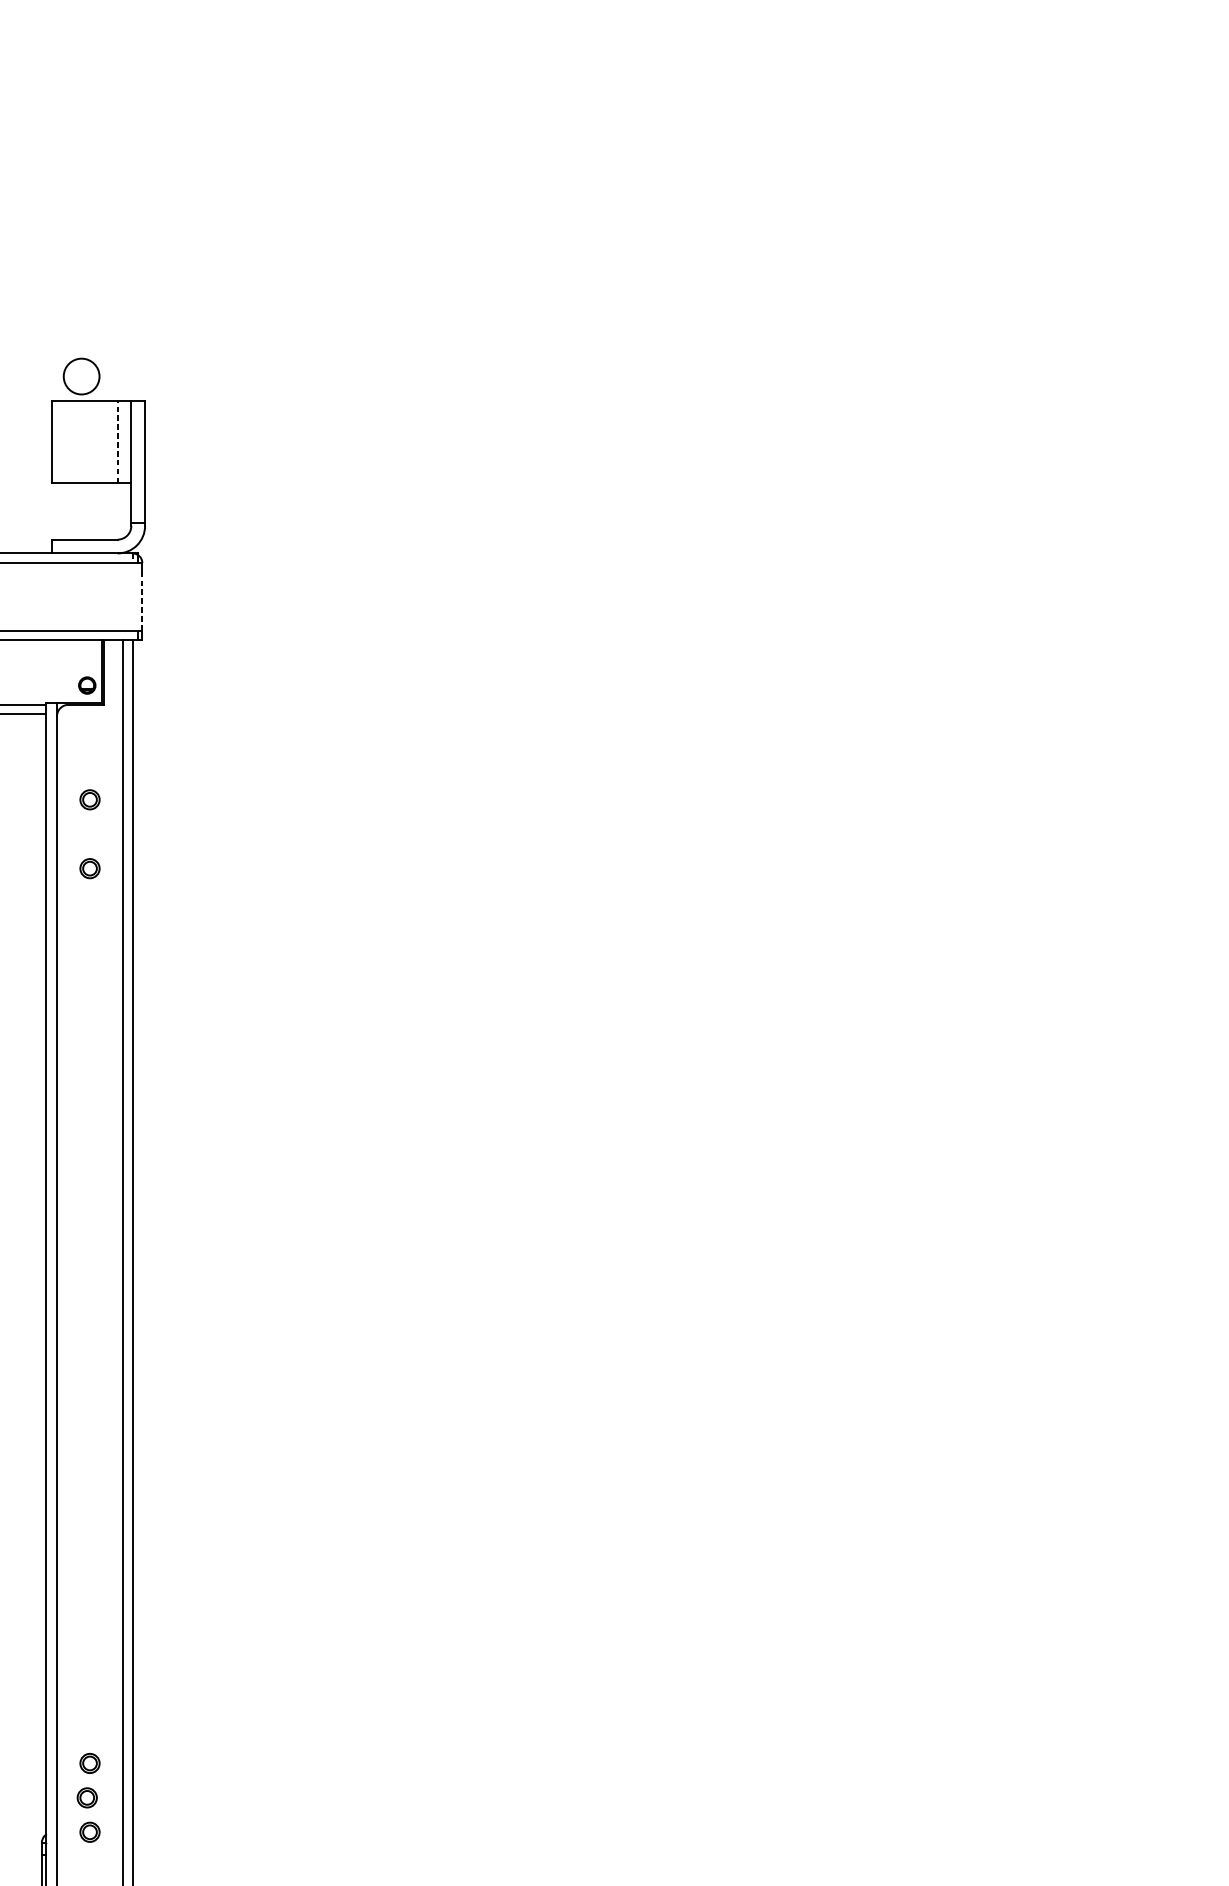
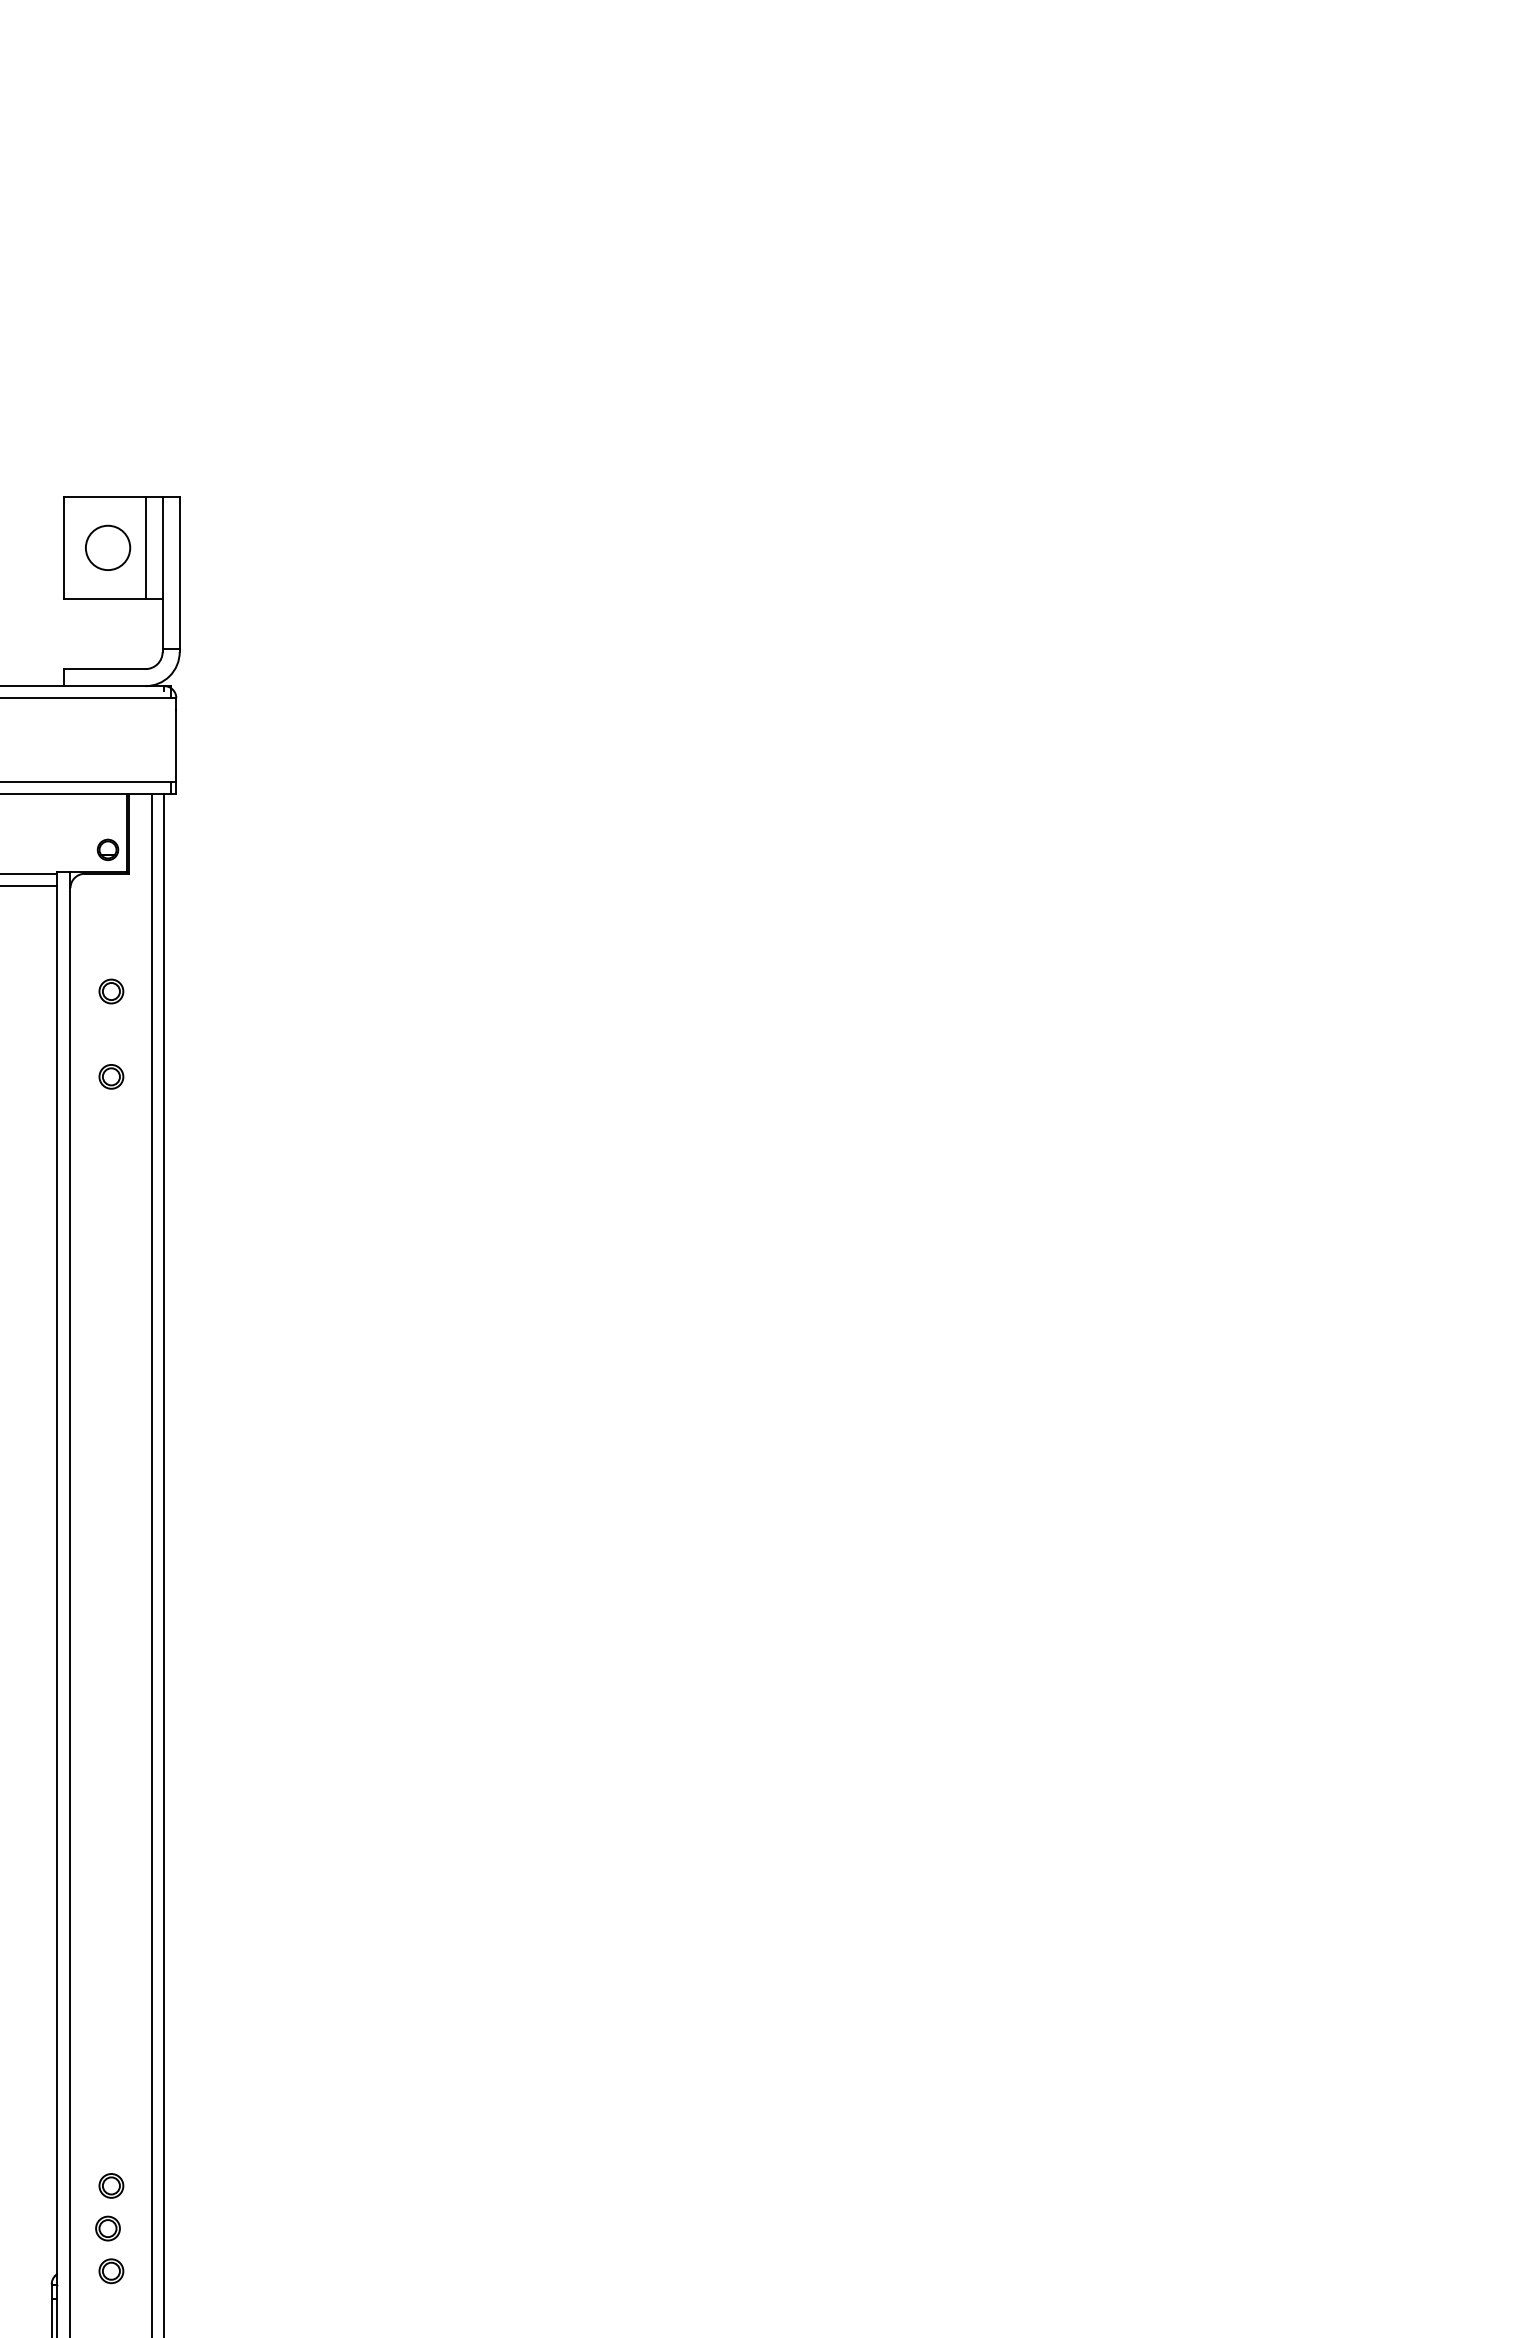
circle: (82, 376) -> (108, 547), moved
line: (117, 441) -> (145, 547), dashed -> solid
line: (142, 601) -> (176, 745), dashed -> solid

